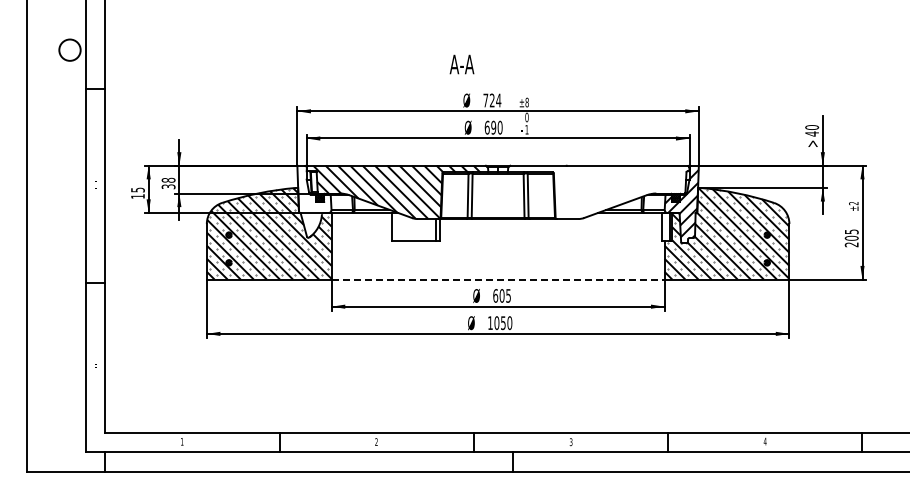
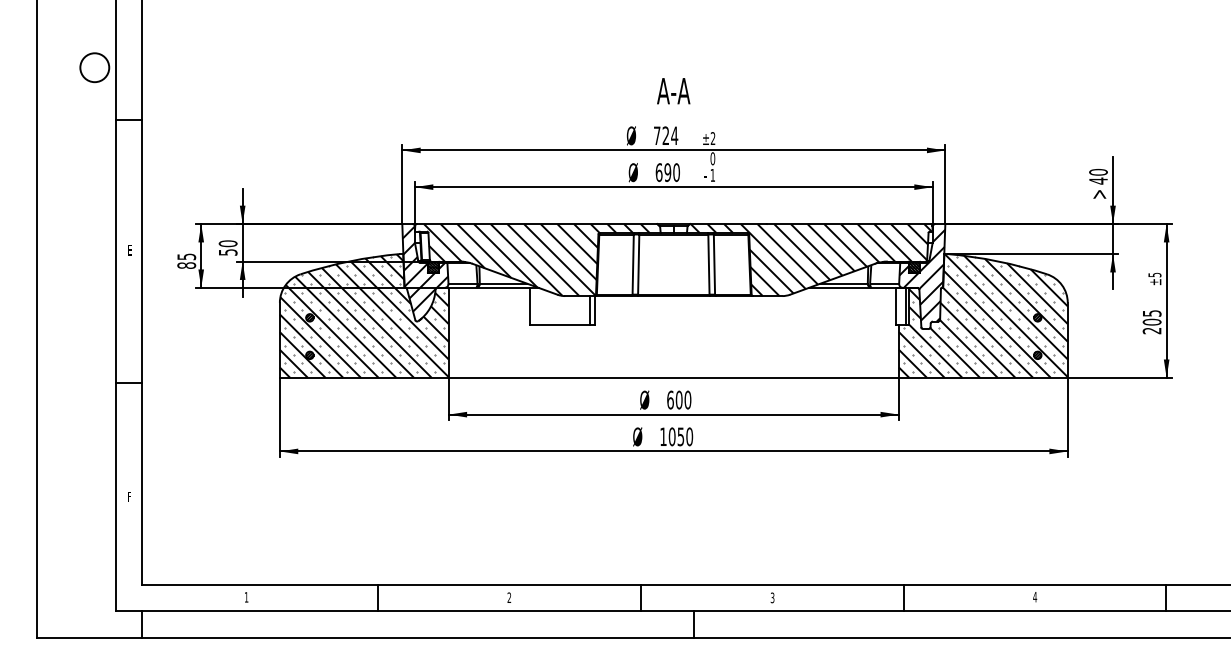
text: (461, 64) -> (672, 91), moved
text: (526, 102) -> (712, 138), ±8 -> ±2
text: (168, 182) -> (228, 246), 38 -> 50
hatch: (599, 192) -> (810, 260), added
text: (137, 196) -> (186, 265), 15 -> 85
hatch: (314, 198) -> (425, 268), added
text: (853, 203) -> (1154, 275), ±2 -> ±5
line: (498, 279) -> (674, 377), dashed -> solid
text: (508, 295) -> (687, 399), 605 -> 600

